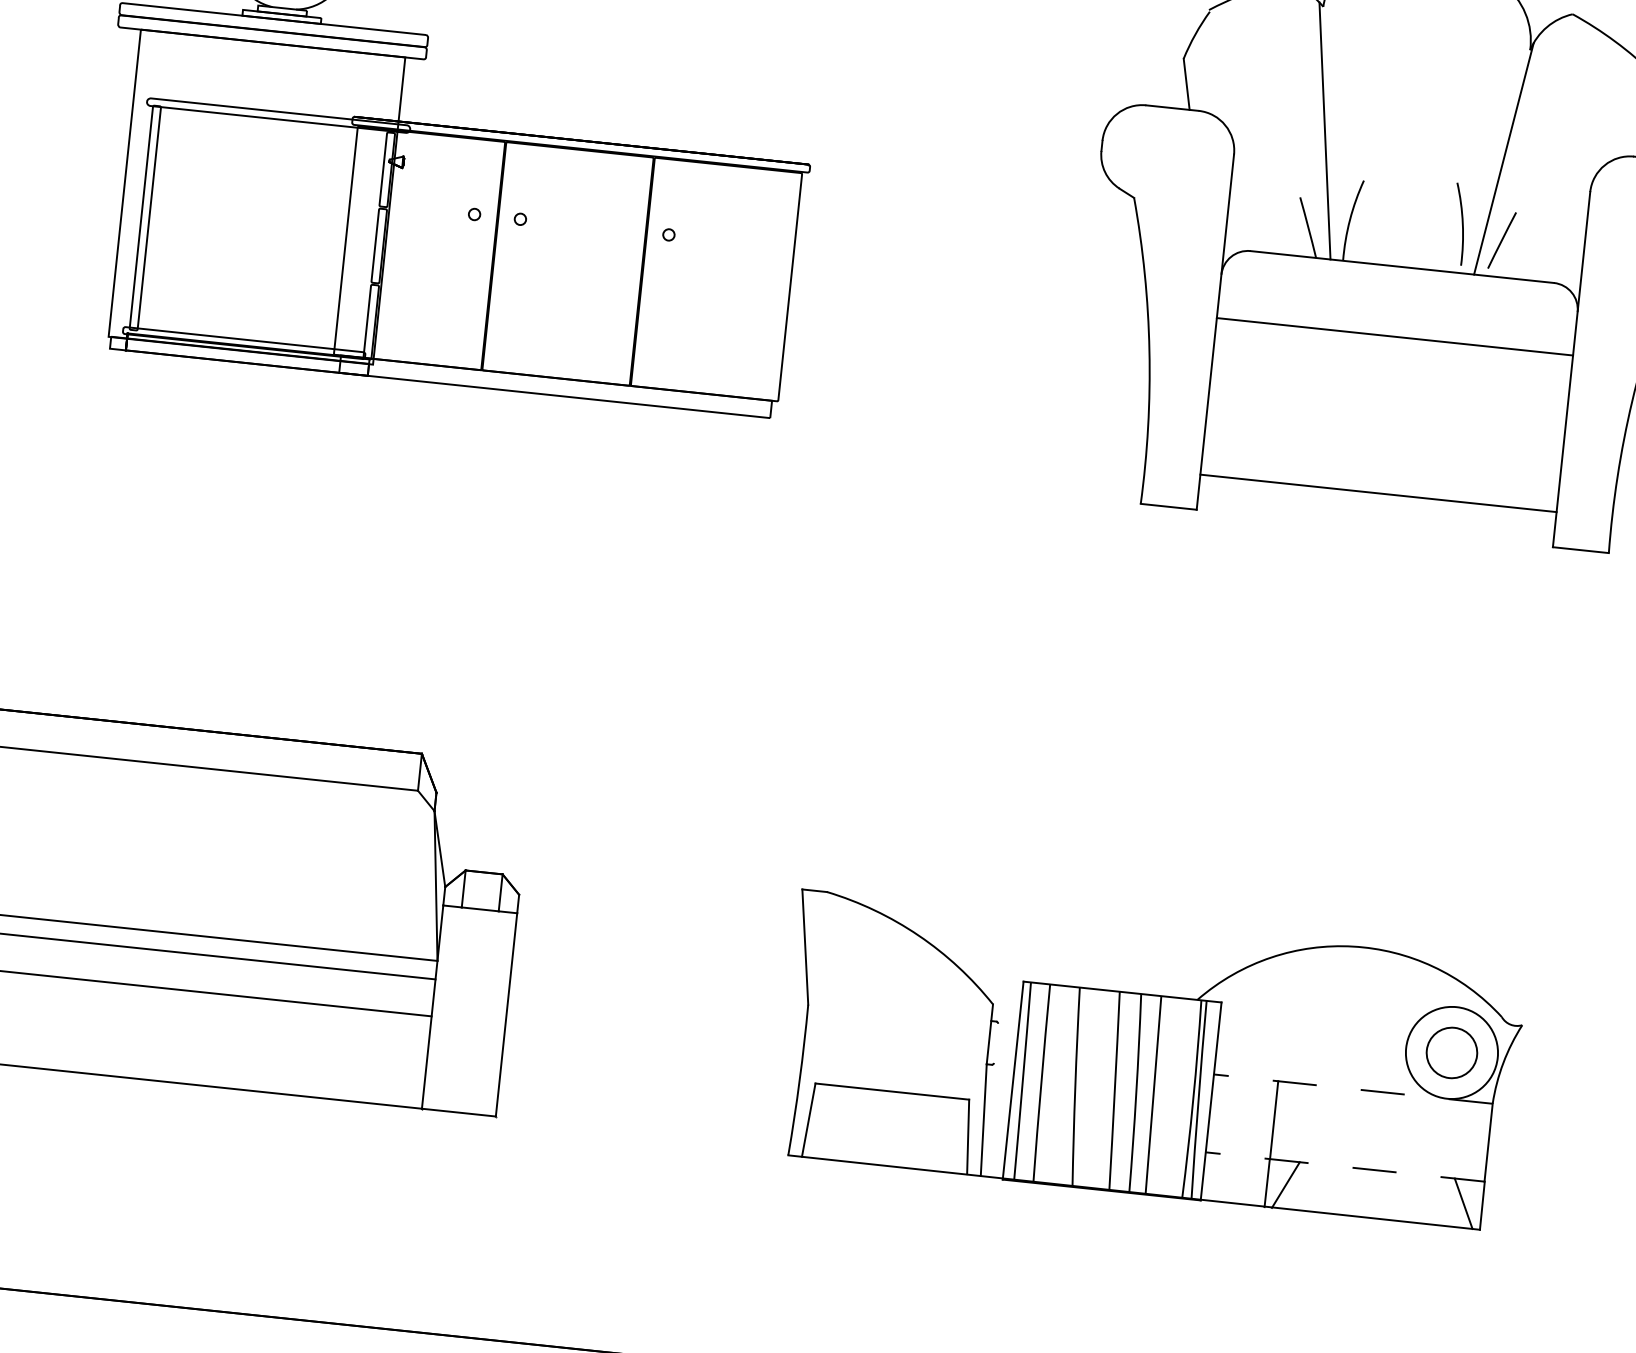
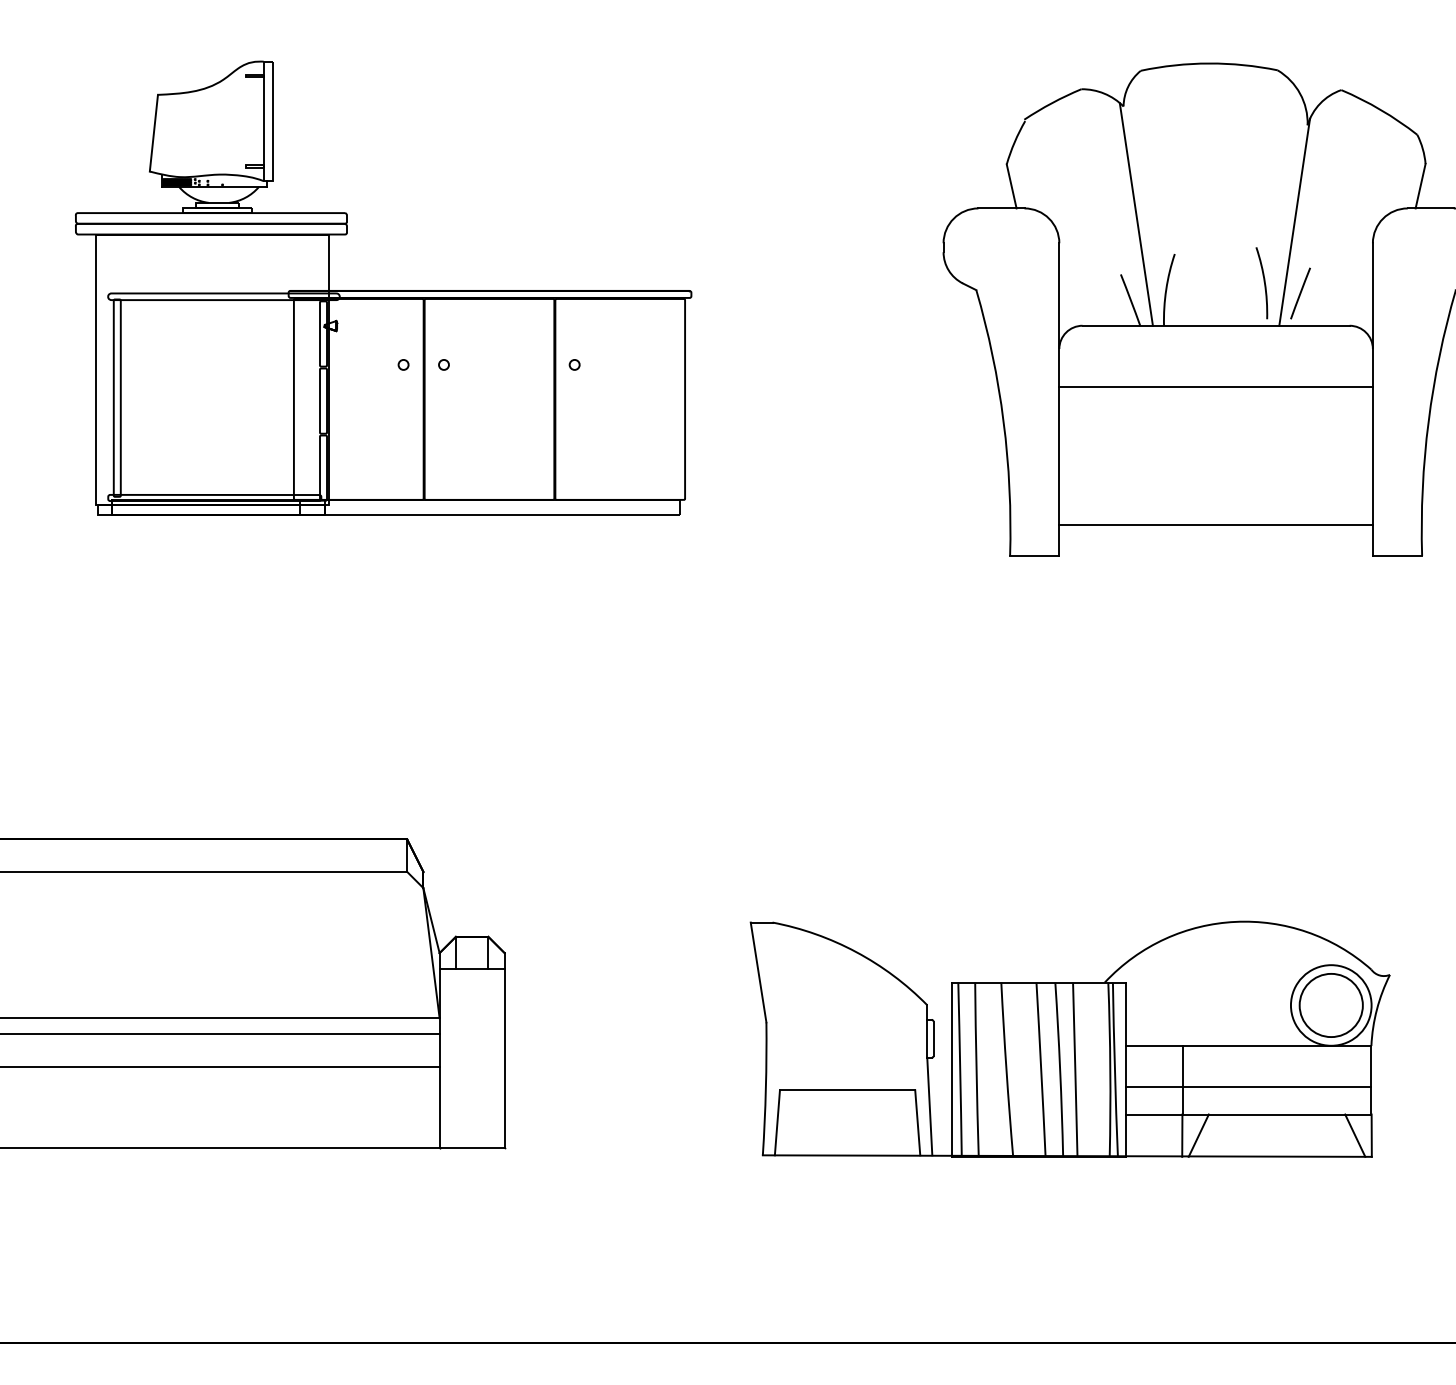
line: (996, 1042) -> (933, 1038), added
circle: (1451, 1052) -> (1330, 1005), size x1.43
line: (1353, 1088) -> (1248, 1045), dashed -> solid
line: (1348, 1135) -> (1248, 1086), added
line: (1344, 1166) -> (1248, 1114), dashed -> solid

